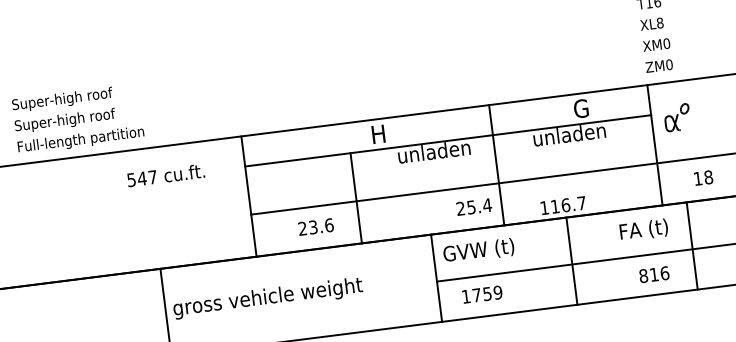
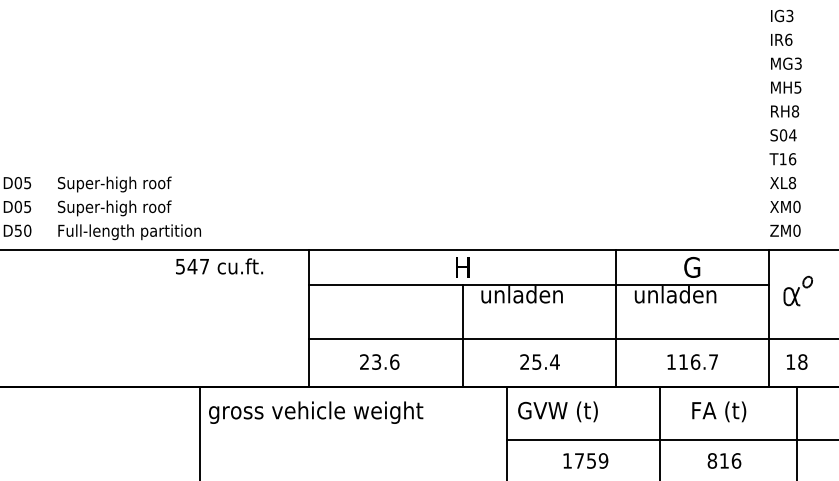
line: (497, 165) -> (616, 318), moved
text: (166, 175) -> (219, 266), moved
text: (703, 177) -> (797, 361), moved
line: (356, 198) -> (462, 335), moved
text: (563, 205) -> (692, 361), moved
text: (473, 206) -> (539, 361), moved
text: (644, 229) -> (719, 411), moved
text: (654, 274) -> (724, 460), moved
text: (482, 294) -> (585, 460), moved
text: (268, 297) -> (316, 412), moved

